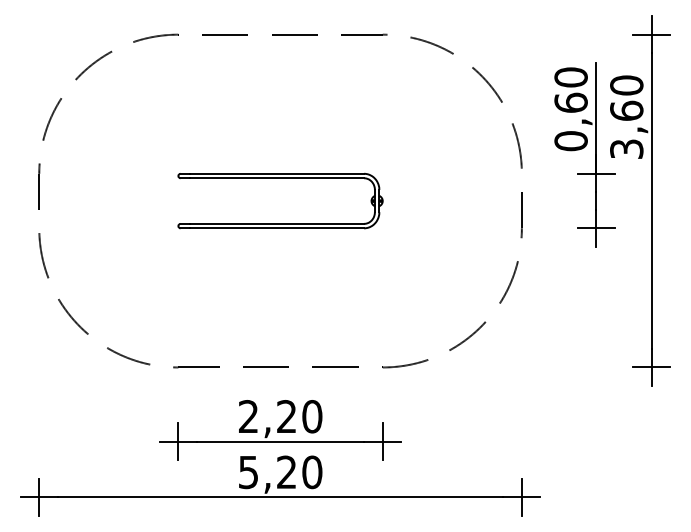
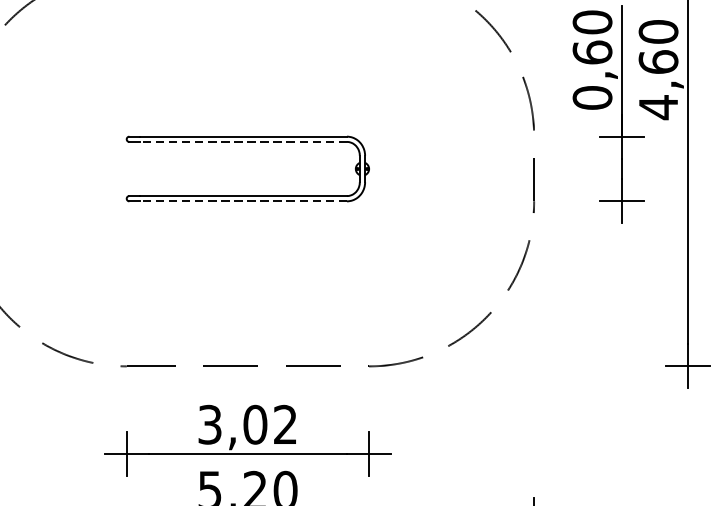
text: (626, 148) -> (658, 106), 3,60 -> 4,60
line: (276, 178) -> (243, 142), solid -> dashed
line: (276, 228) -> (243, 201), solid -> dashed
text: (280, 416) -> (247, 424), 2,20 -> 3,02

